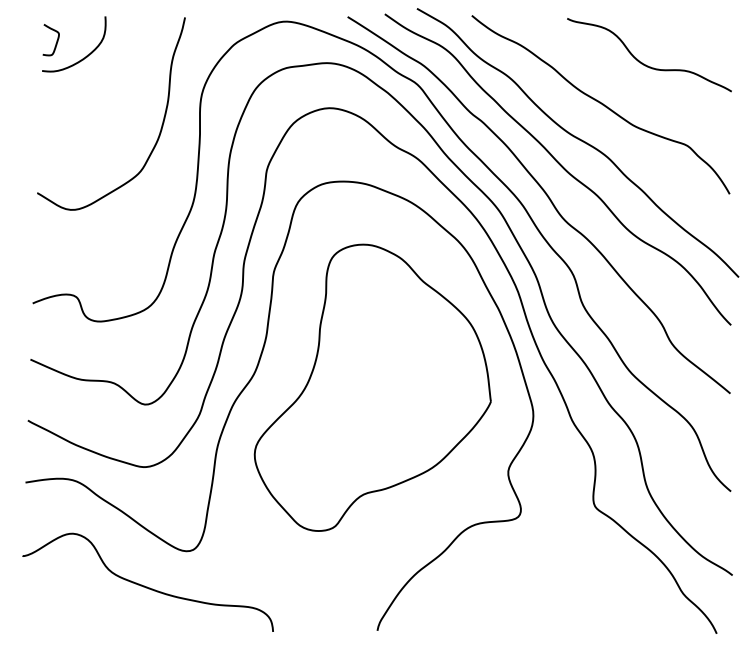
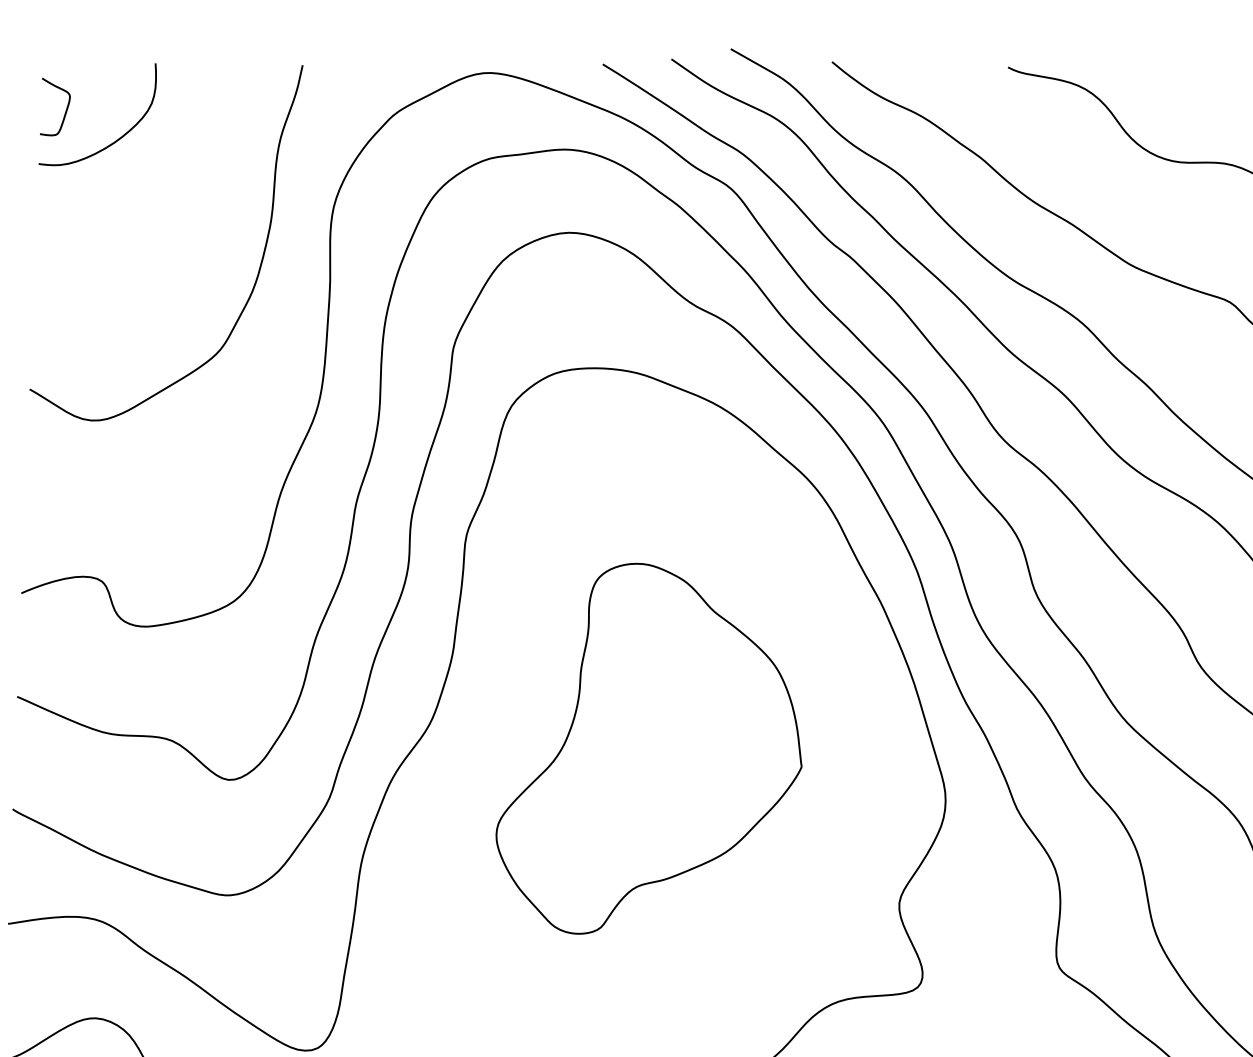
part: (372, 387) -> (648, 748), size x0.7

